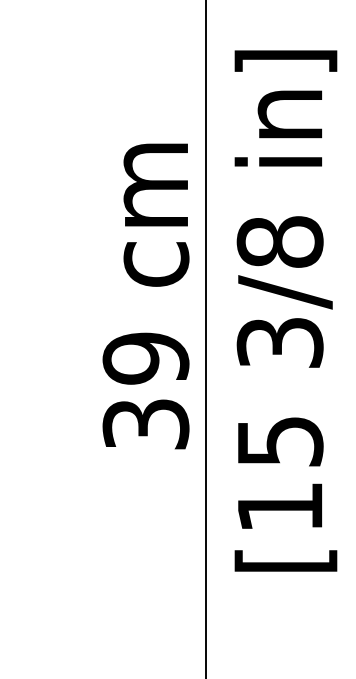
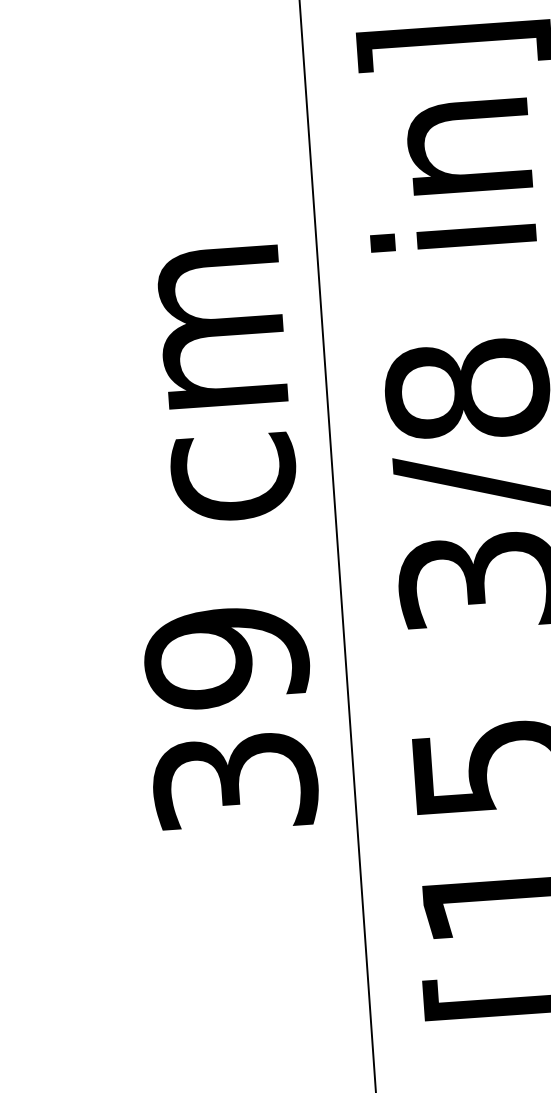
text: (145, 296) -> (217, 539), moved

